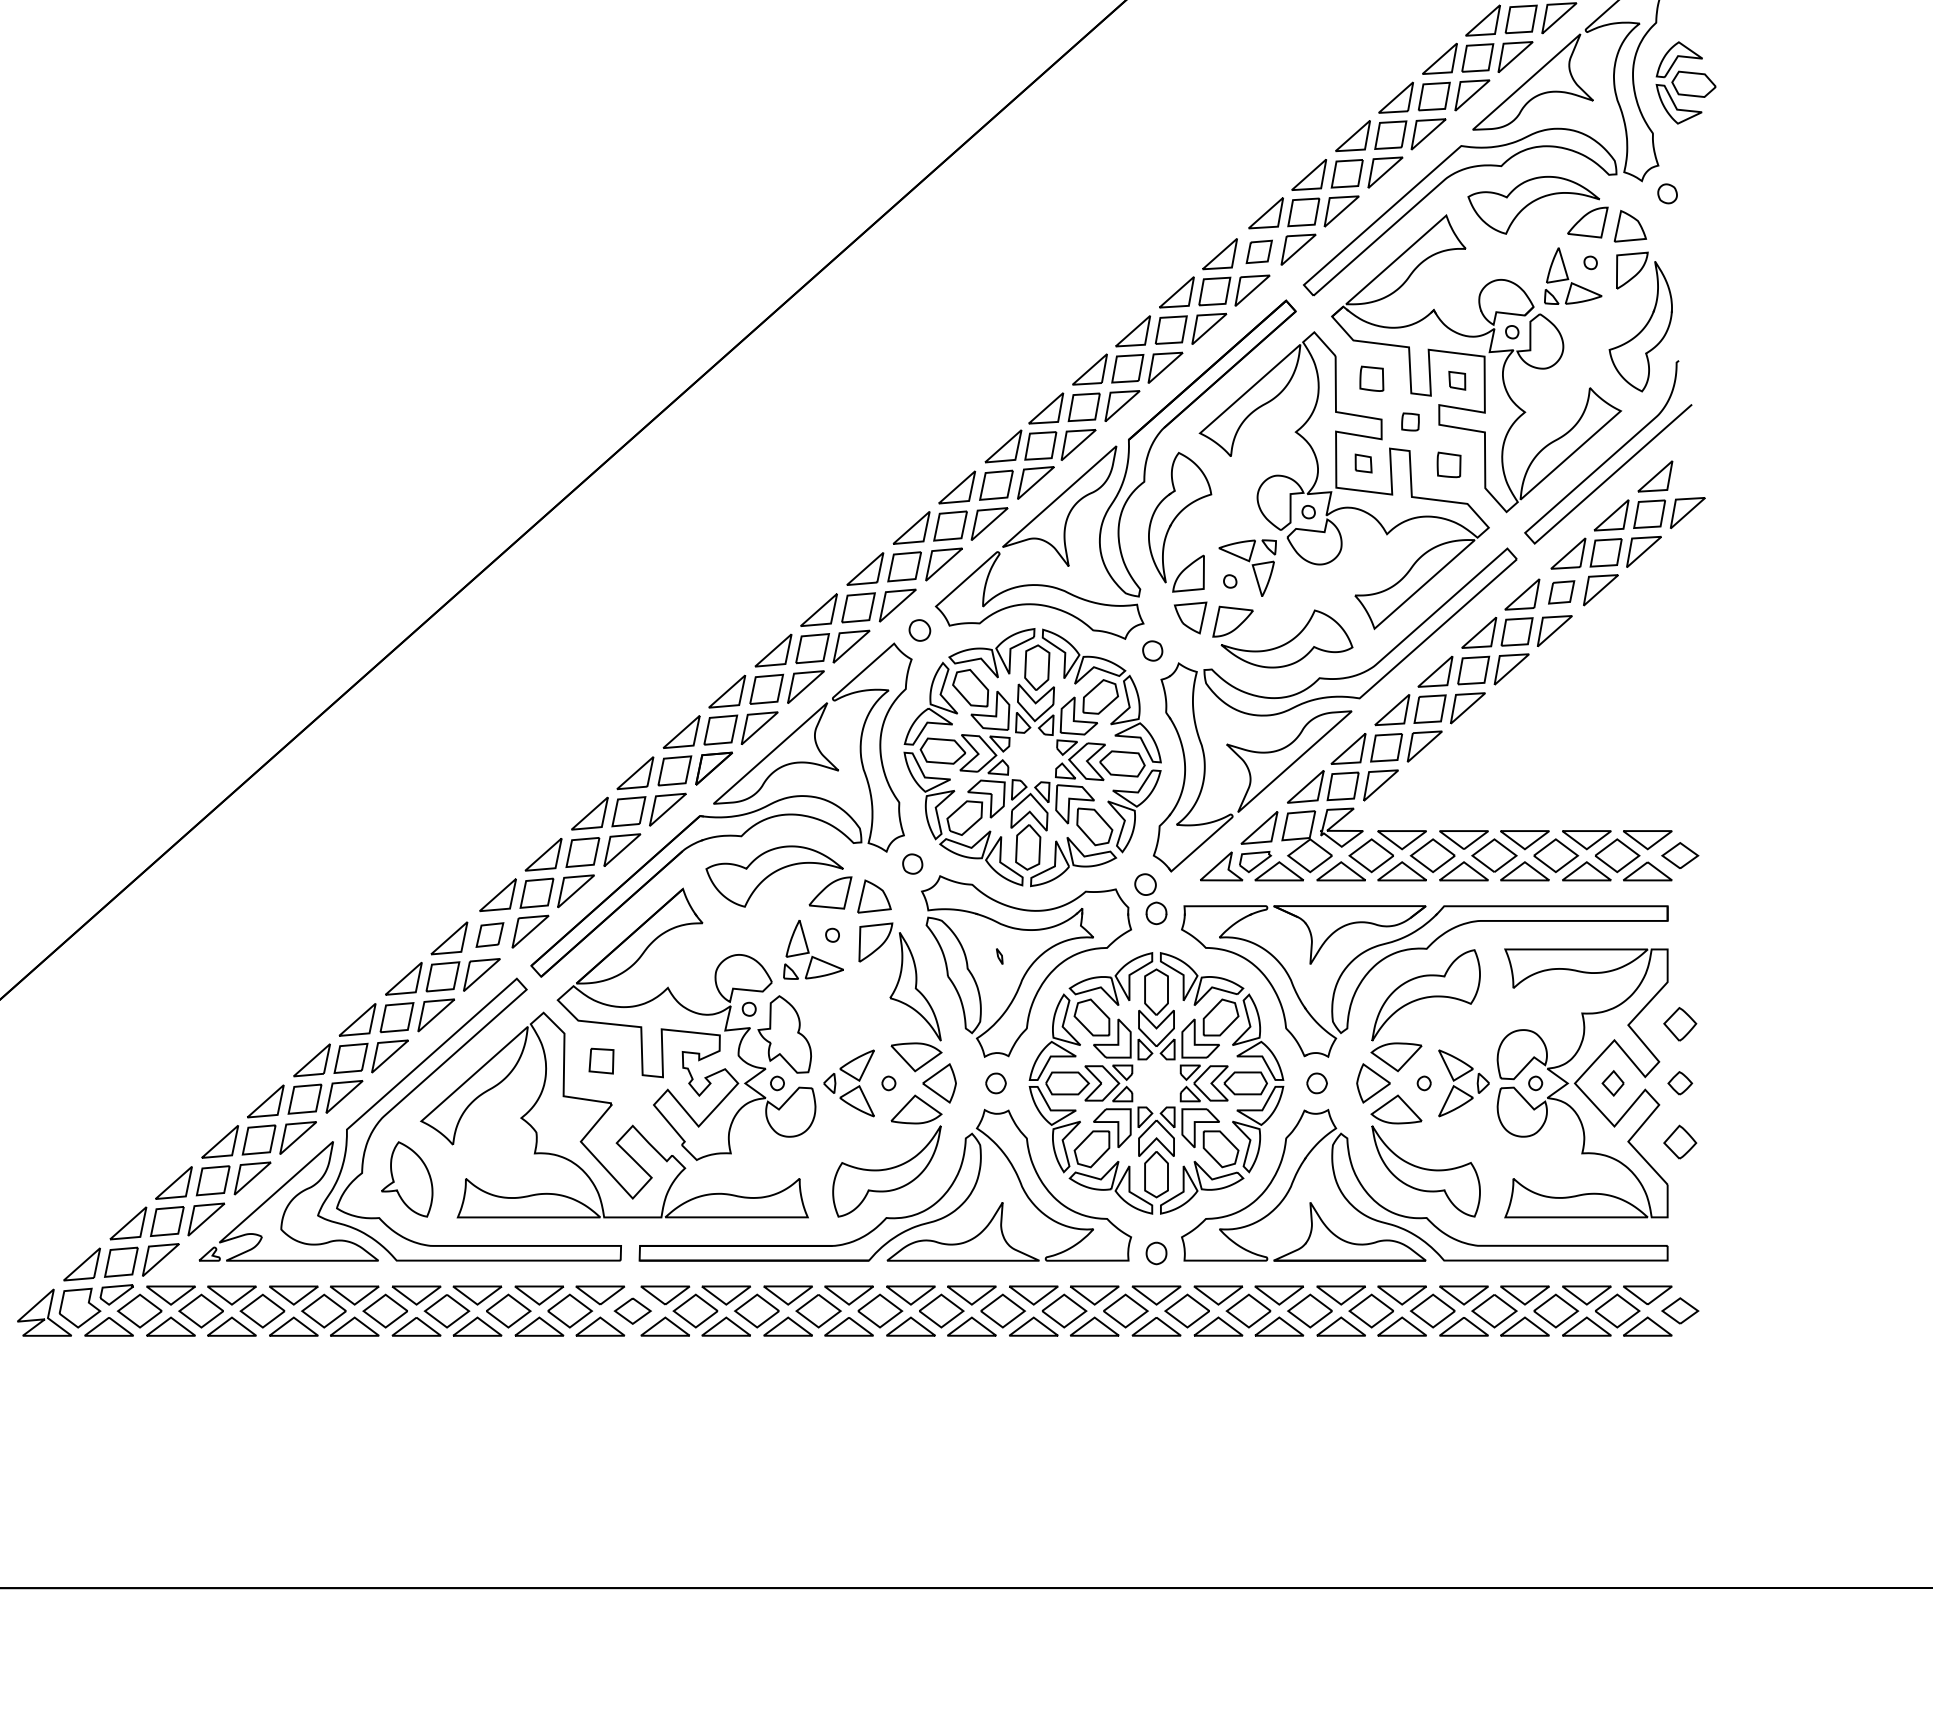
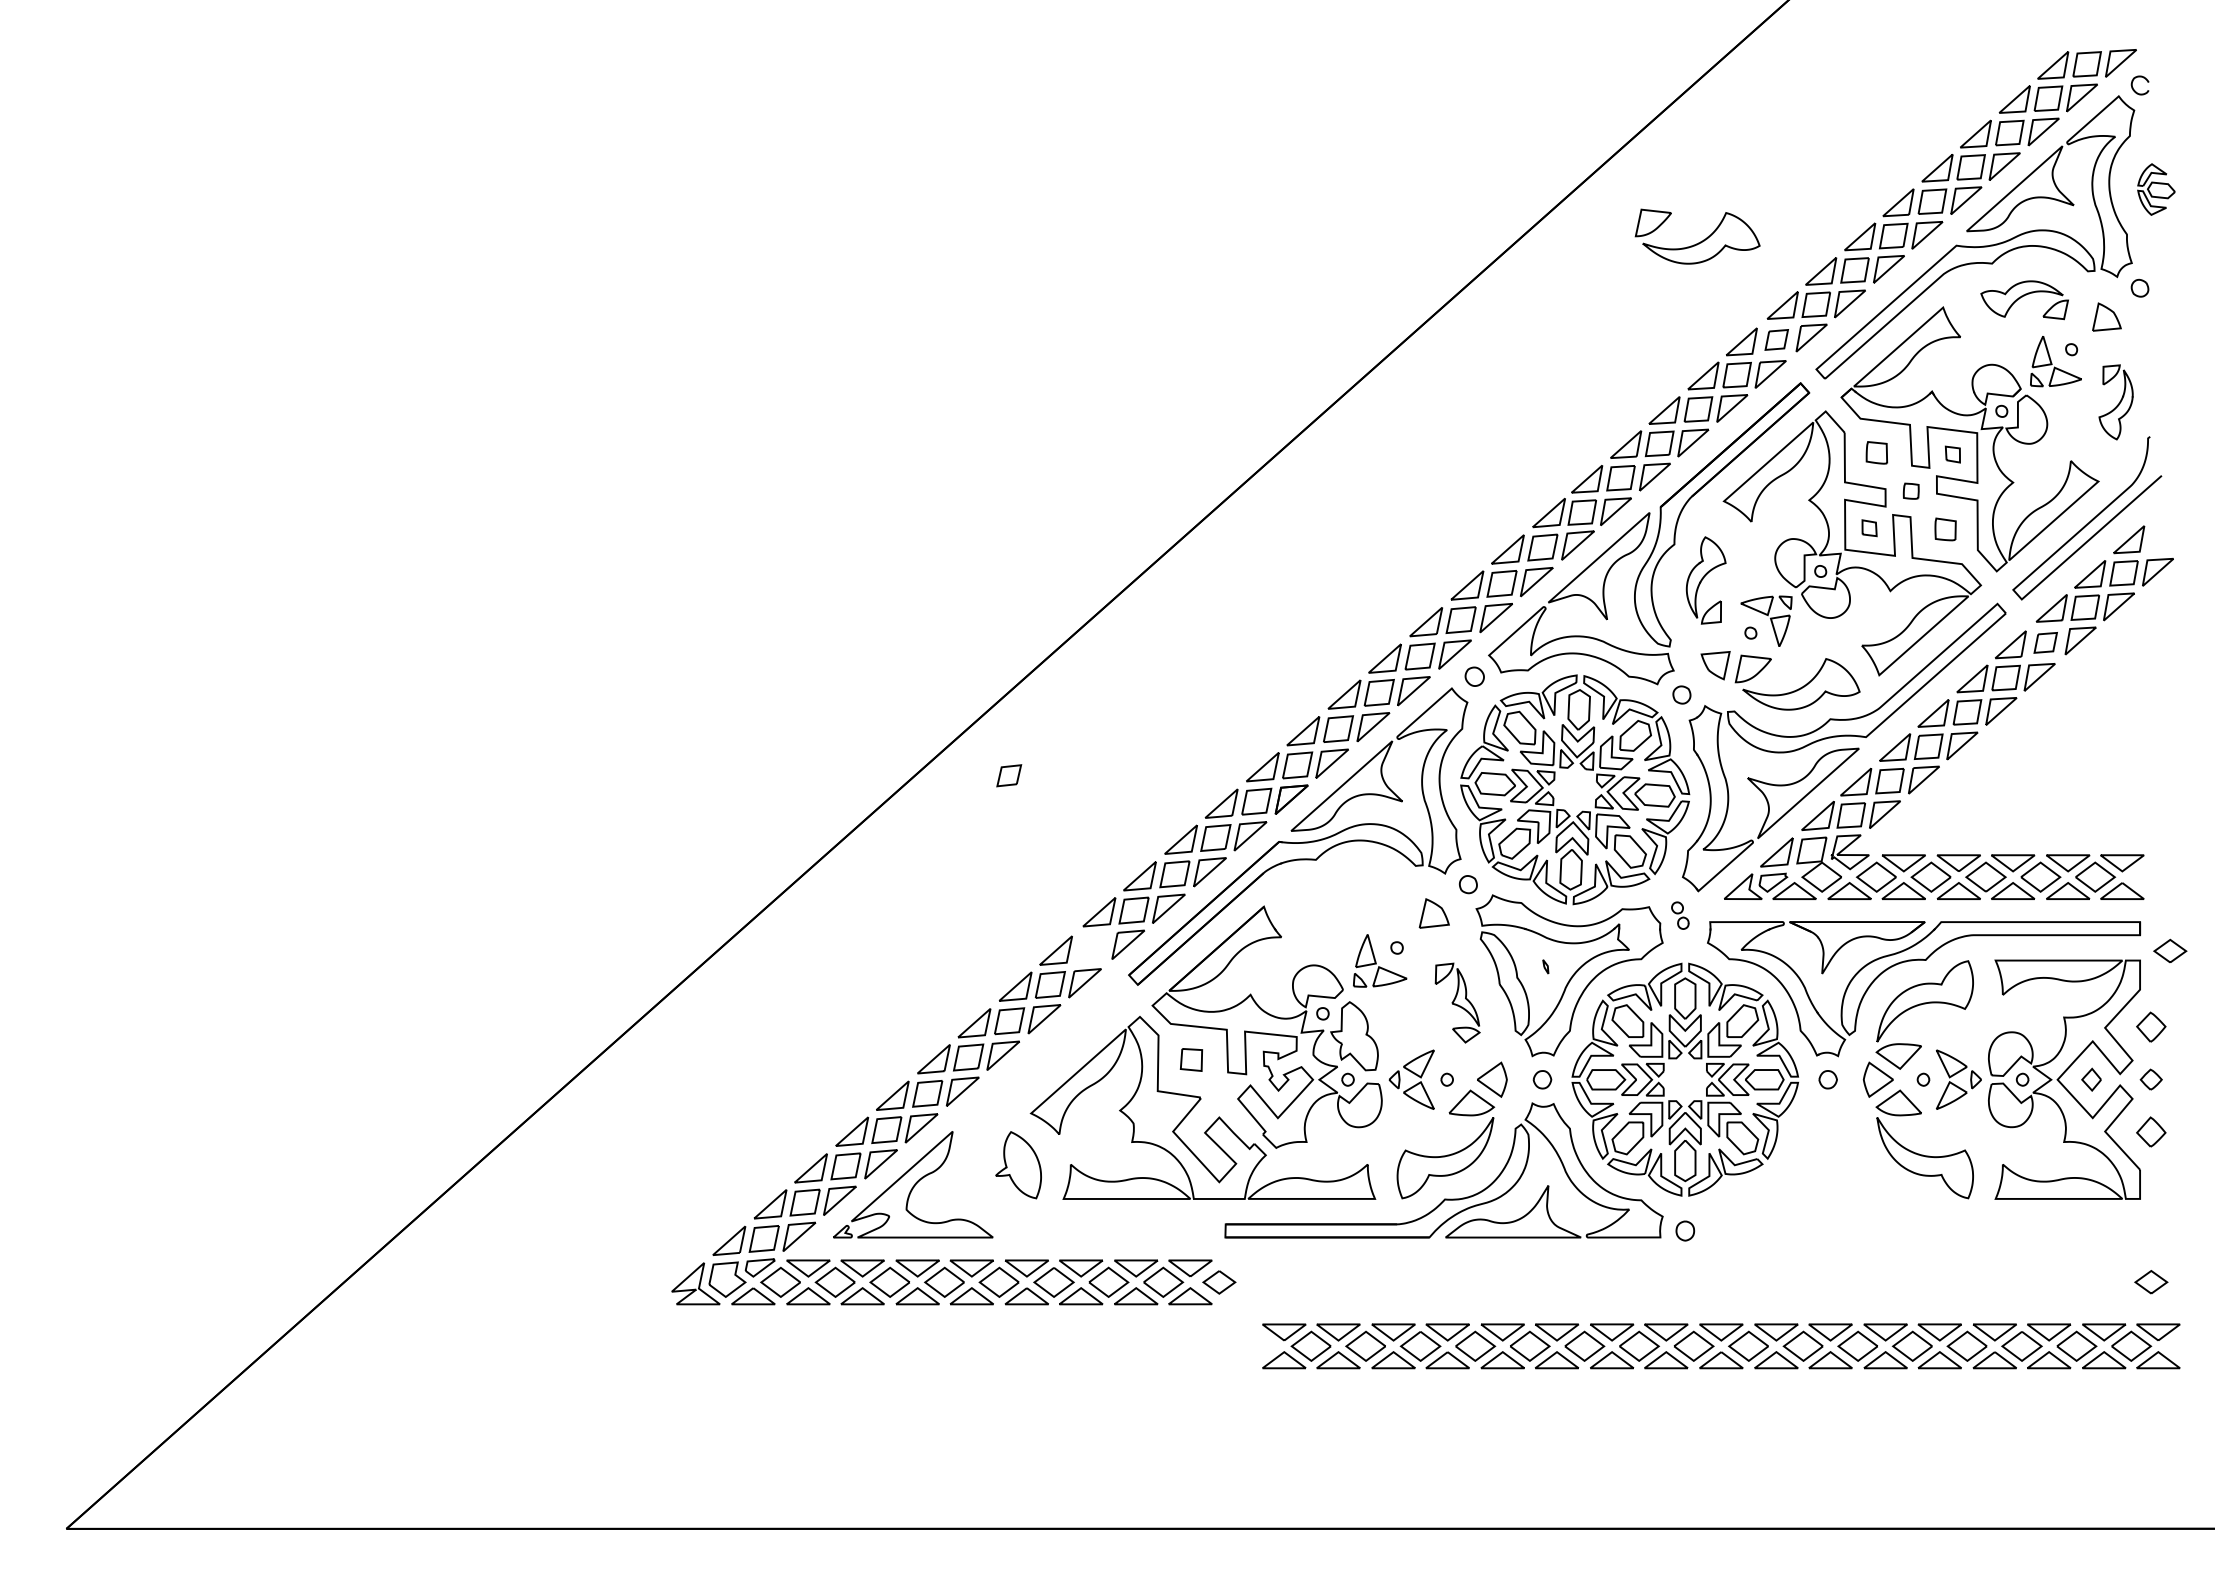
part: (1686, 82) -> (2156, 189), size x0.7
part: (1170, 135) -> (1697, 236), added
part: (1537, 207) -> (2024, 300), size x0.7
part: (1640, 322) -> (2115, 402), size x0.6
part: (1179, 522) -> (1705, 580), size x0.7
part: (1680, 854) -> (2170, 950), moved
part: (777, 877) -> (1348, 896), removed
part: (1151, 898) -> (1680, 915), size x0.6
part: (490, 934) -> (1009, 775), moved
part: (900, 996) -> (1457, 1002), size x0.6
part: (428, 1078) -> (1037, 1075), removed
part: (1424, 1216) -> (1923, 1198), removed
part: (1156, 1311) -> (1721, 1346), moved

